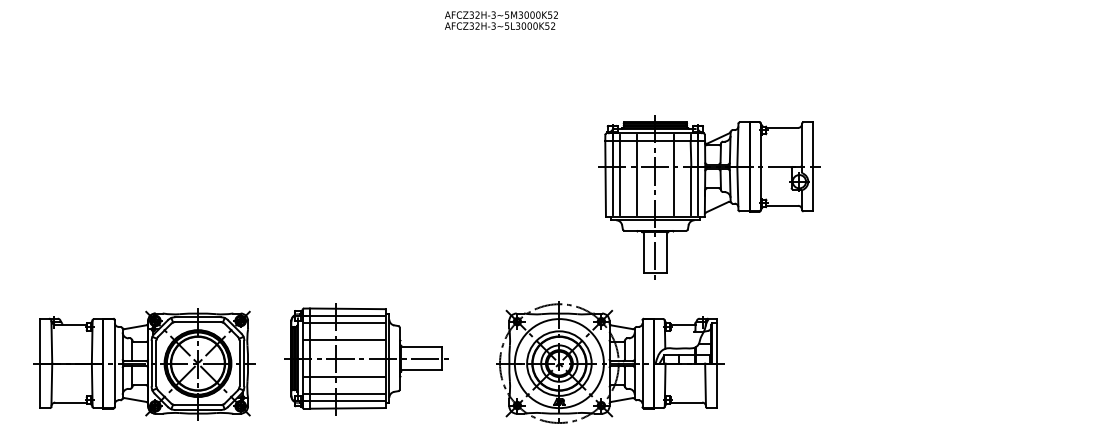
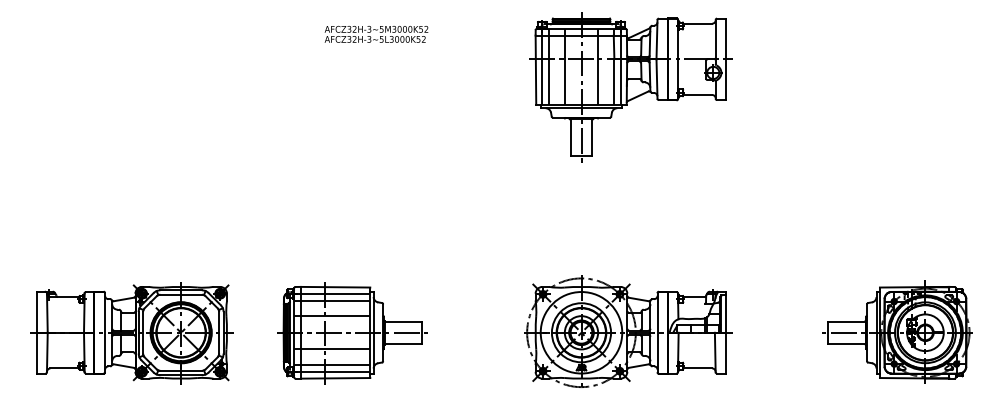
text: (501, 20) -> (376, 34), moved
part: (709, 197) -> (631, 87), moved
part: (366, 359) -> (352, 333), moved
part: (610, 362) -> (628, 331), moved
part: (980, 362) -> (897, 331), added

